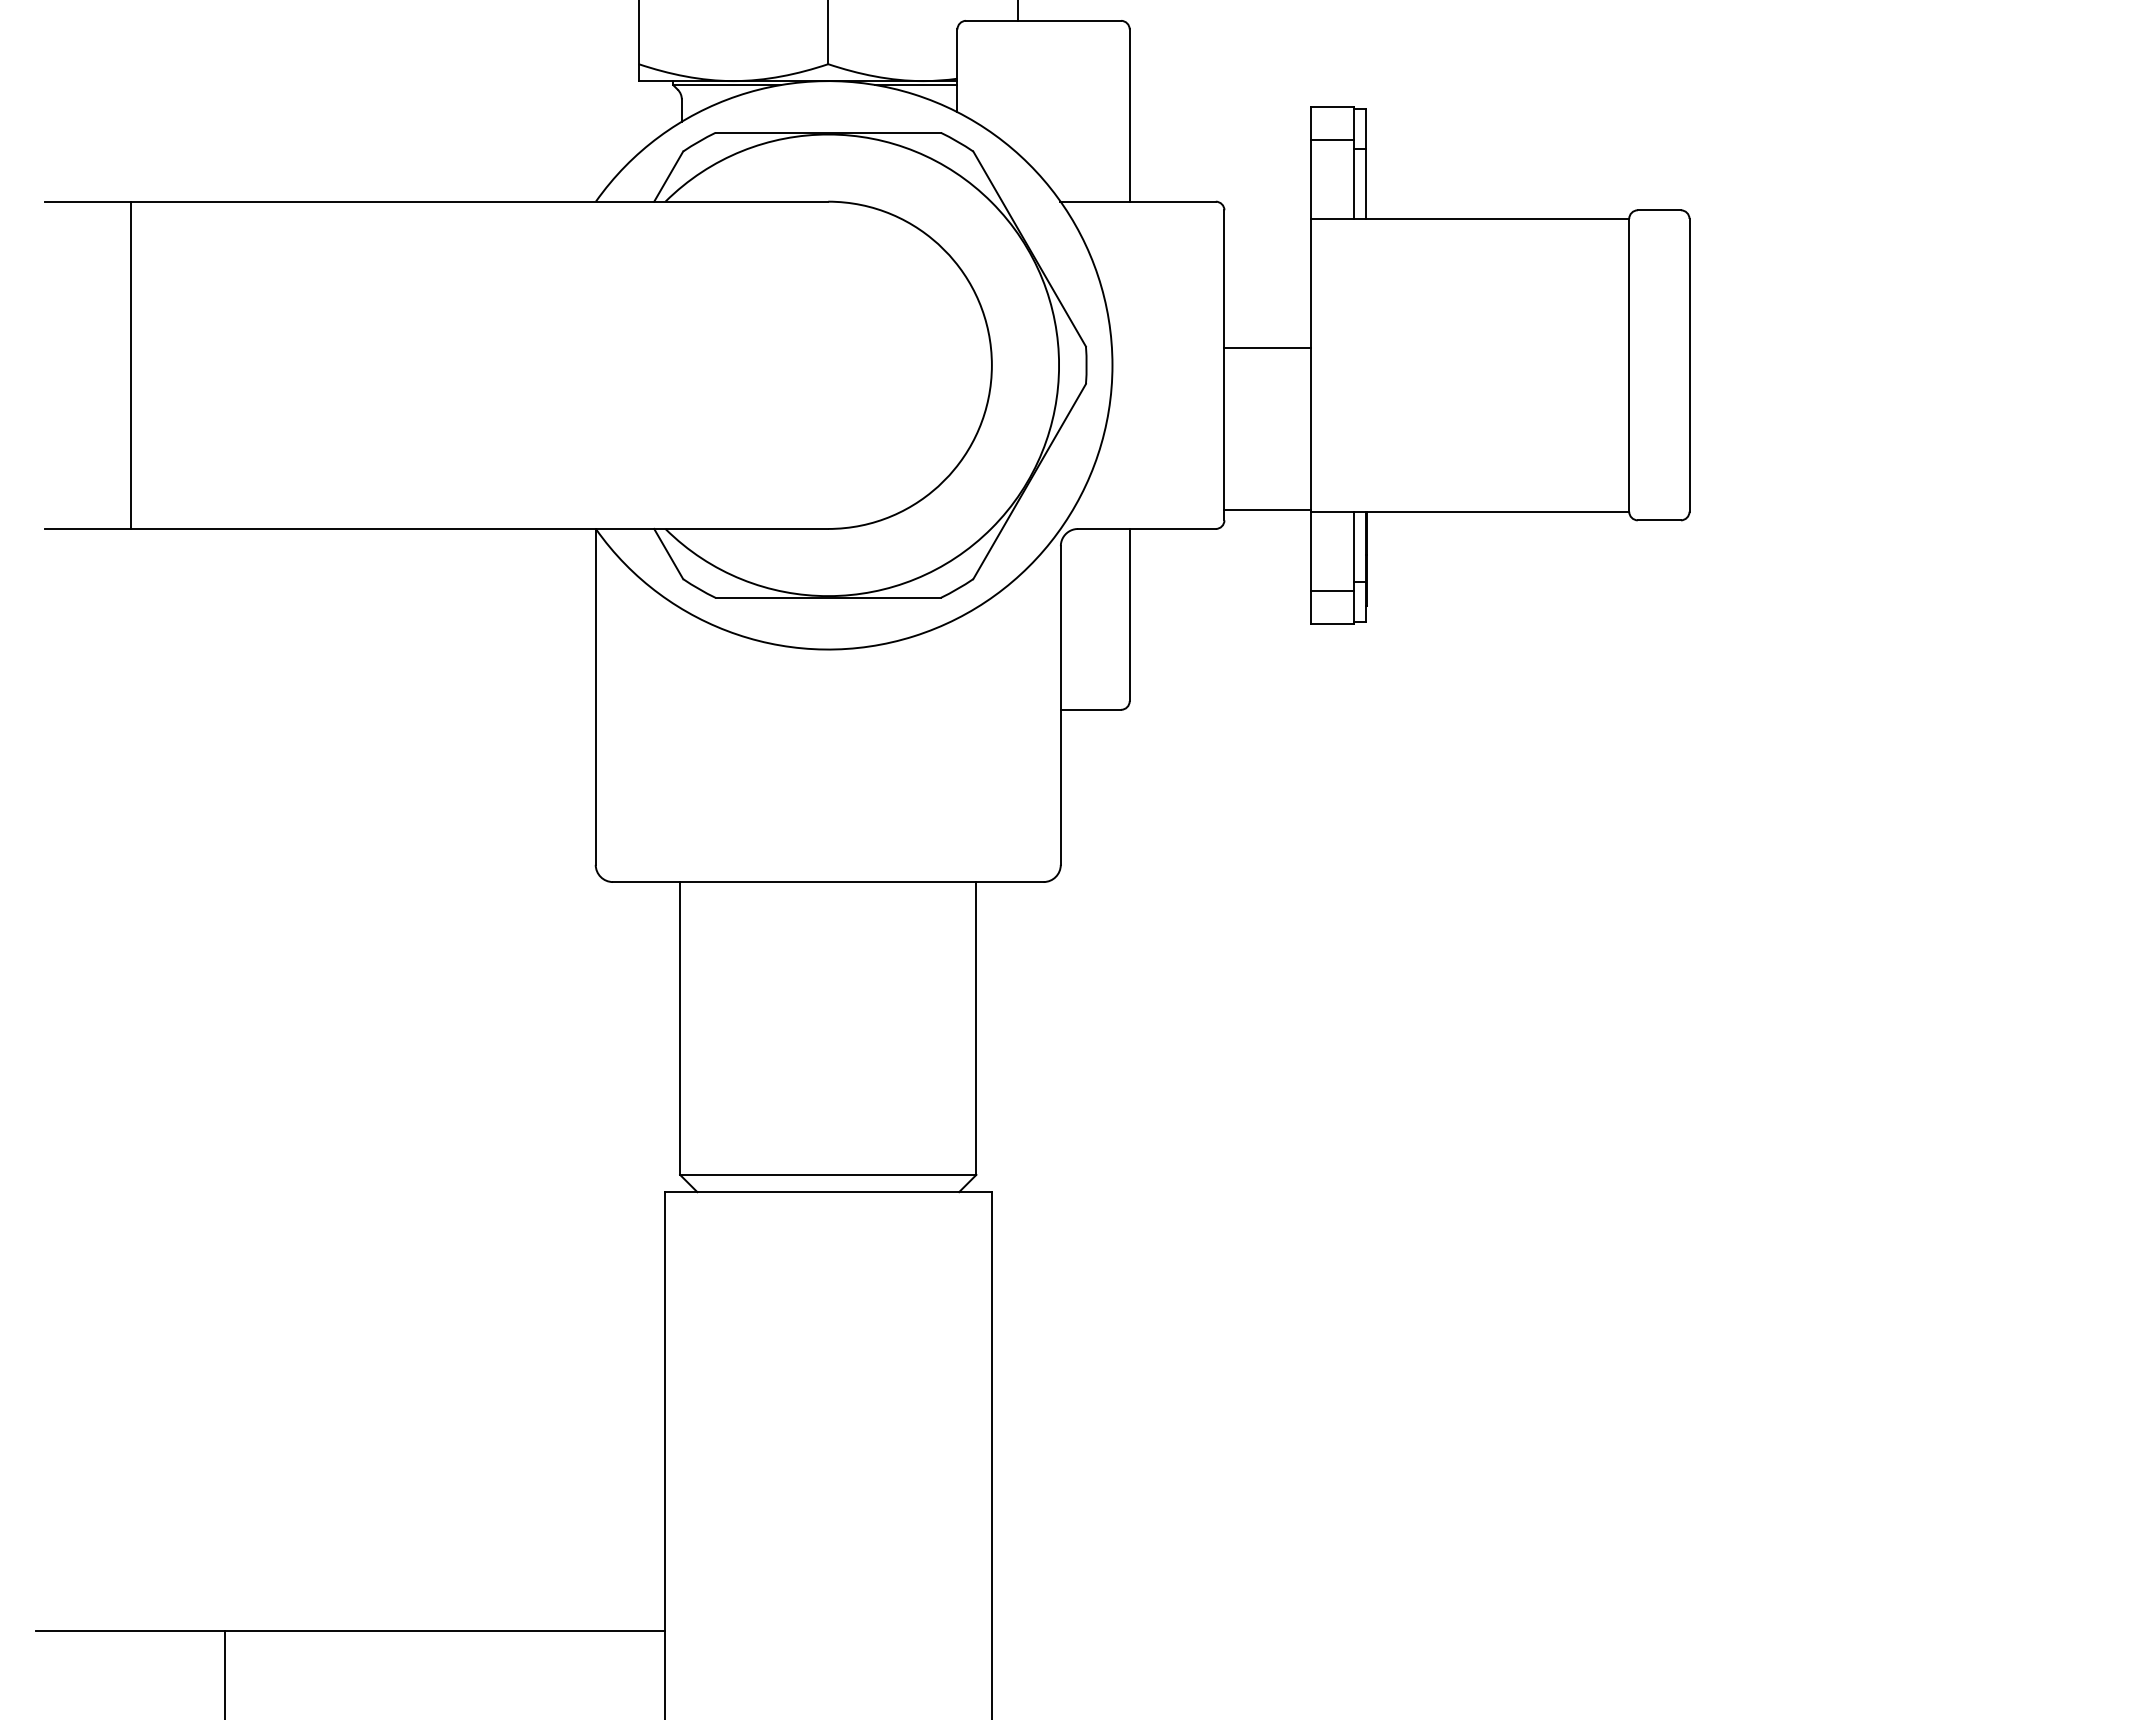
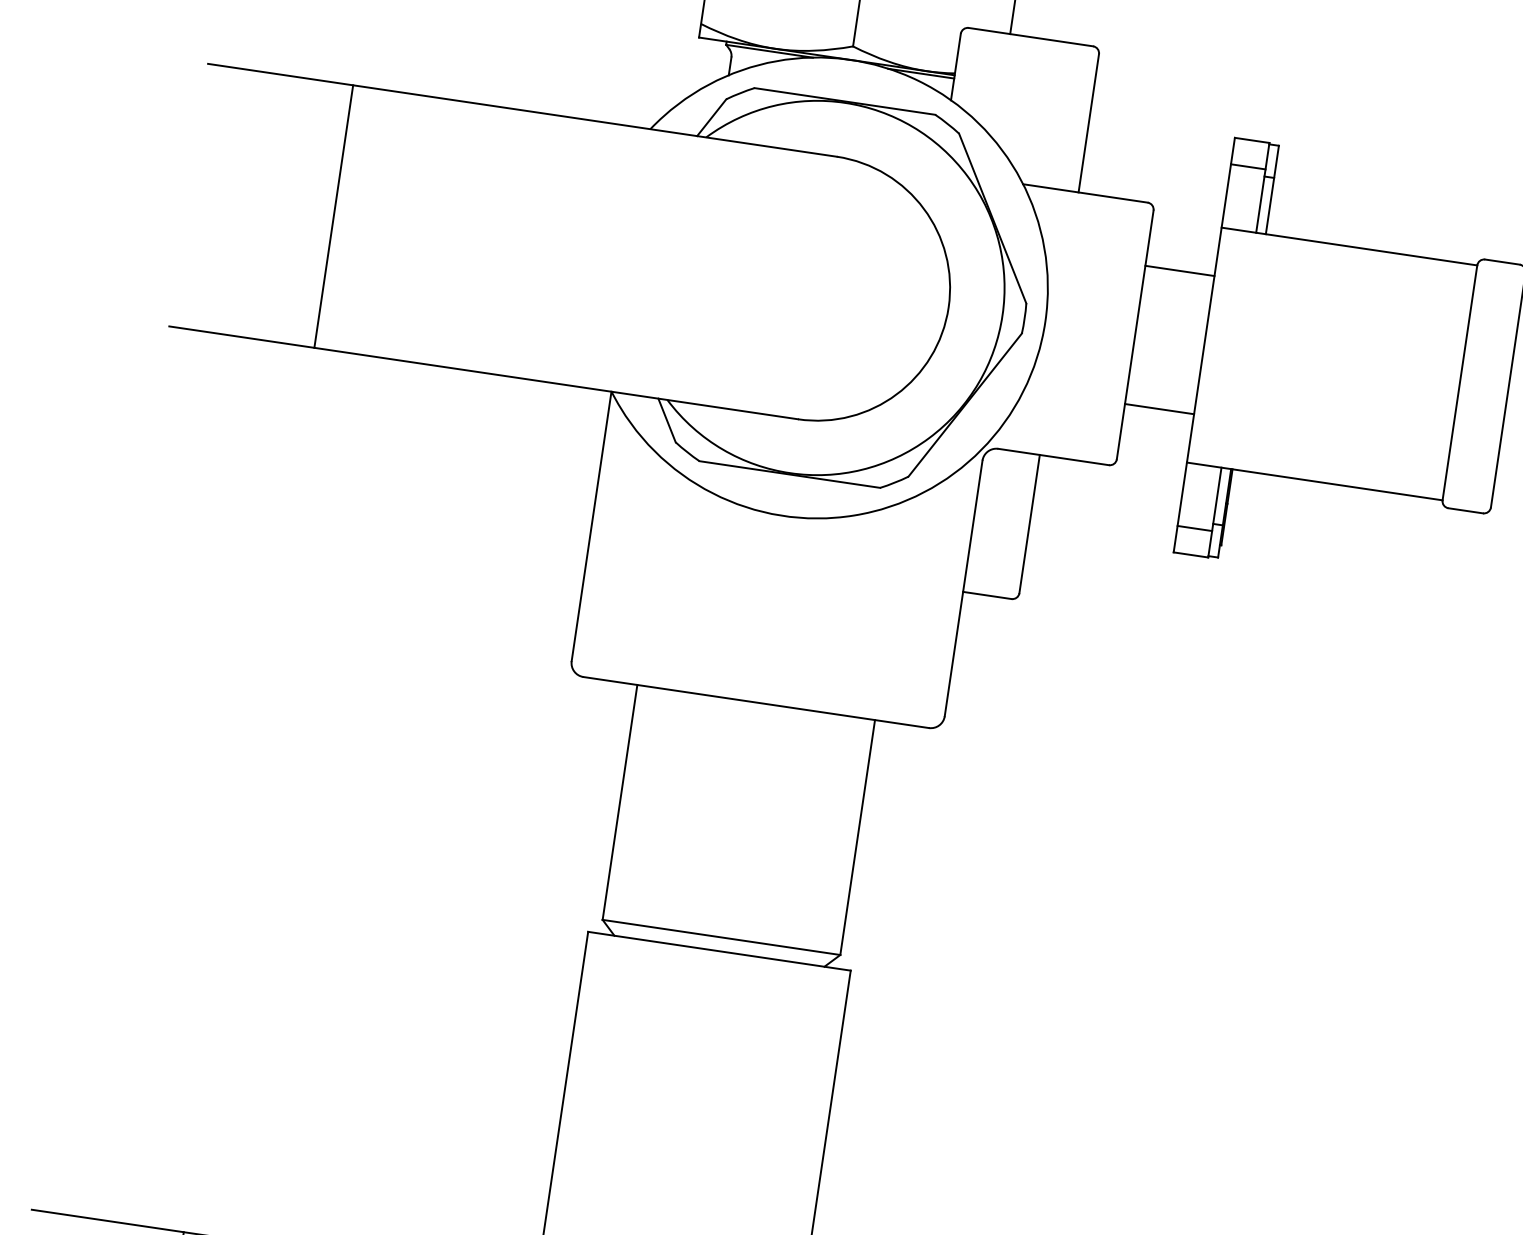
line: (1267, 348) -> (1179, 271), moved
line: (131, 364) -> (333, 215), moved
line: (1267, 510) -> (1159, 409), moved

